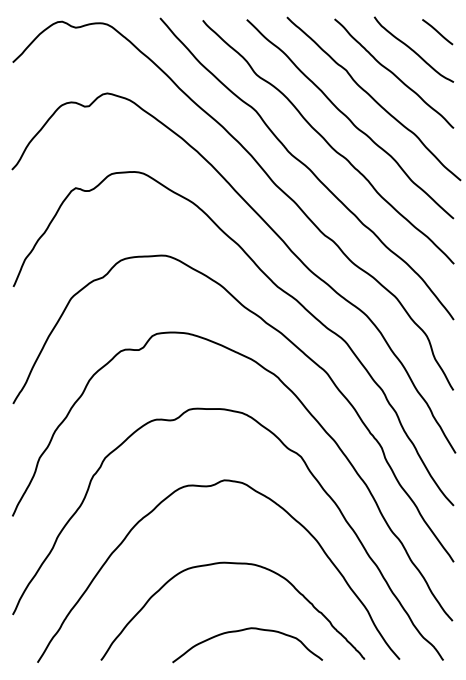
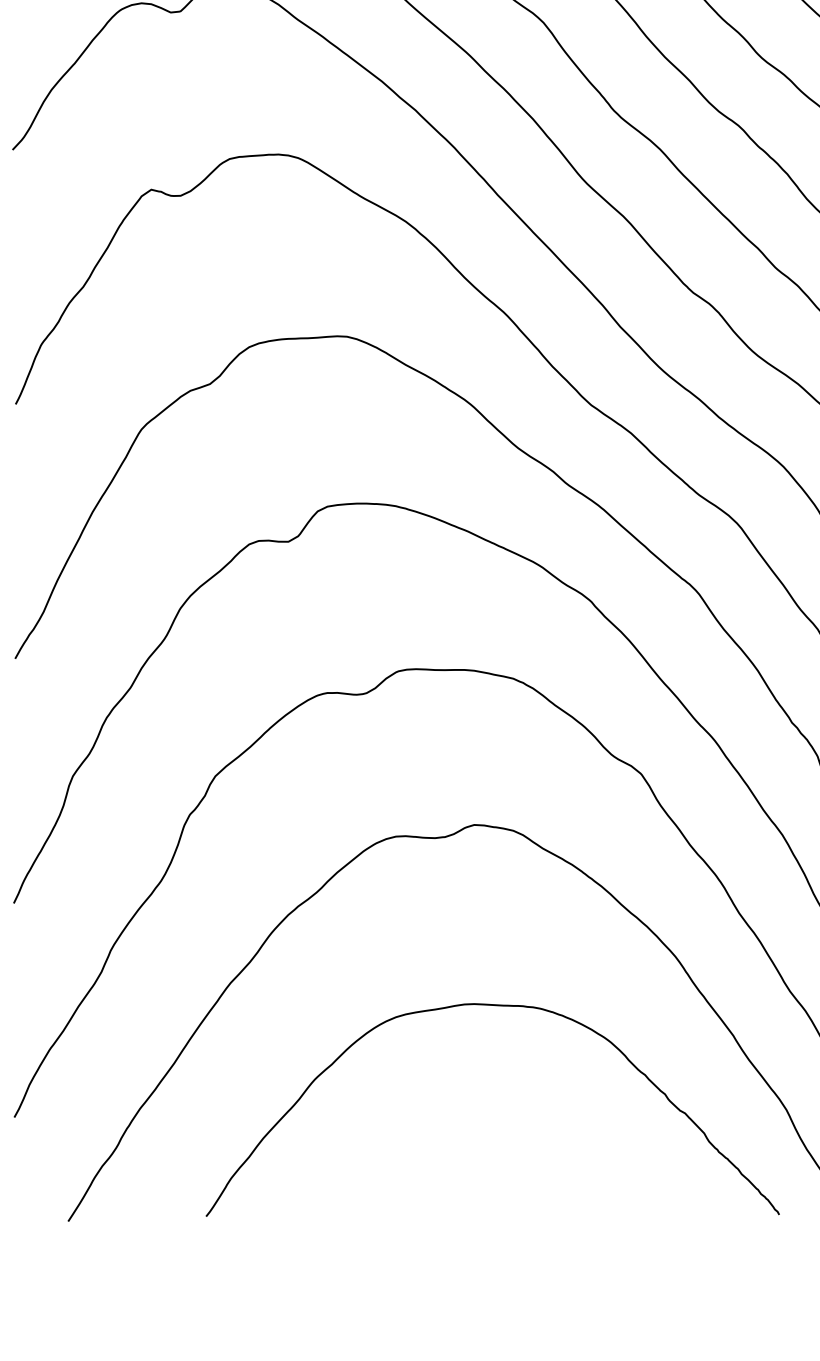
curve: (245, 630) -> (520, 1151), removed

